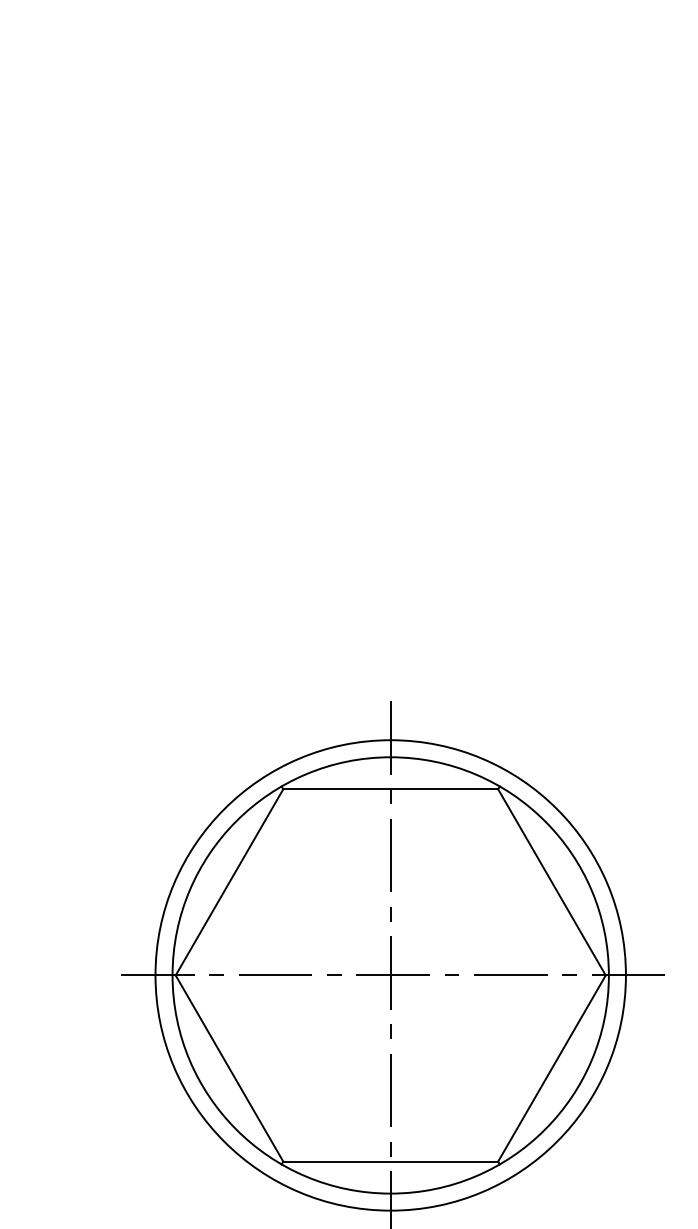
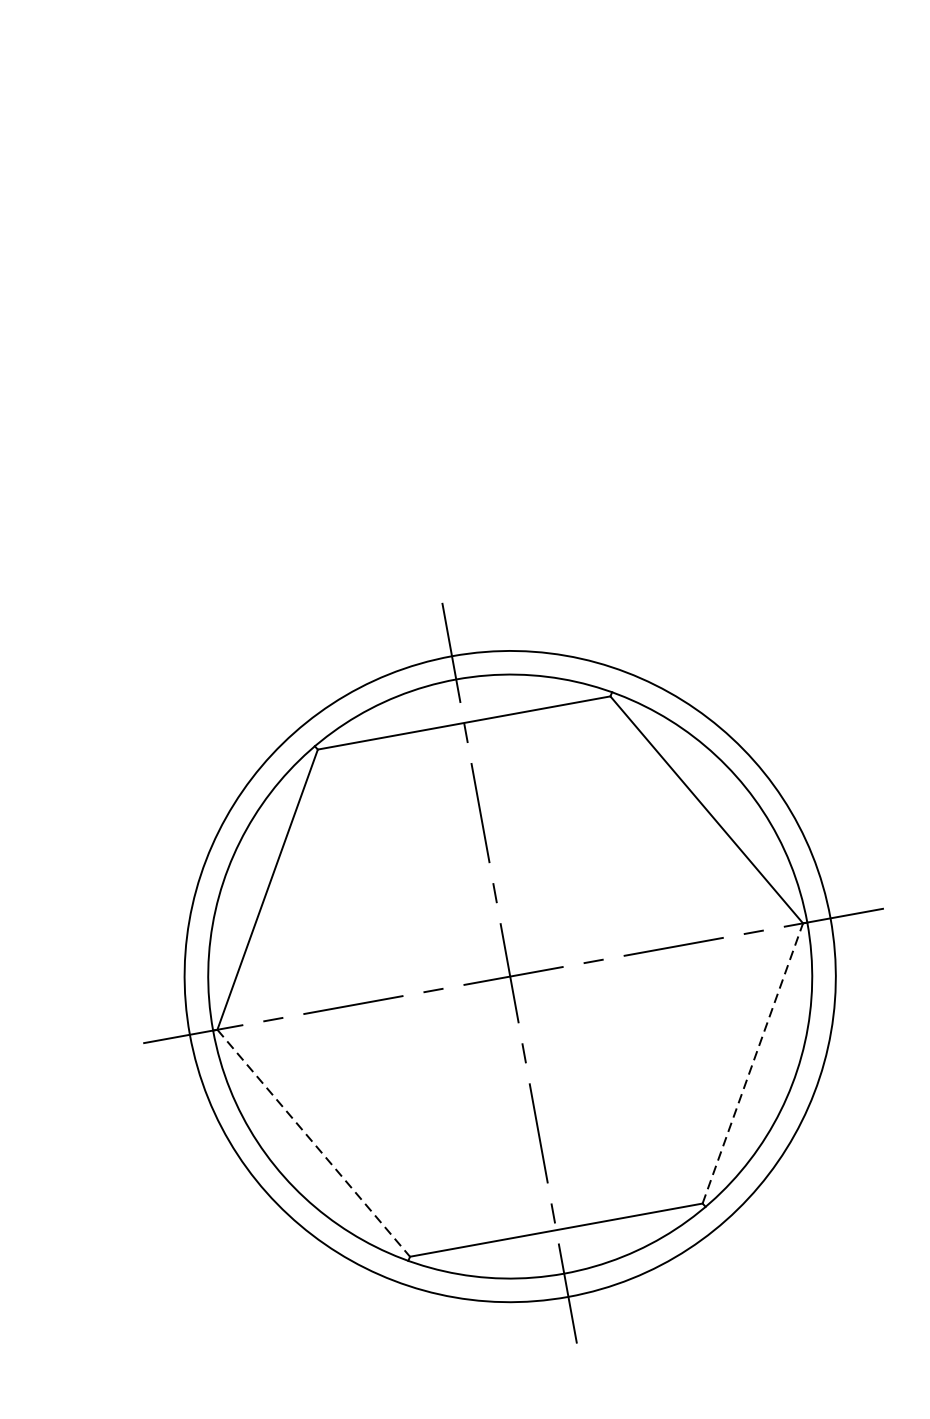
line: (229, 1068) -> (313, 1143), solid -> dashed
line: (551, 1068) -> (752, 1063), solid -> dashed

